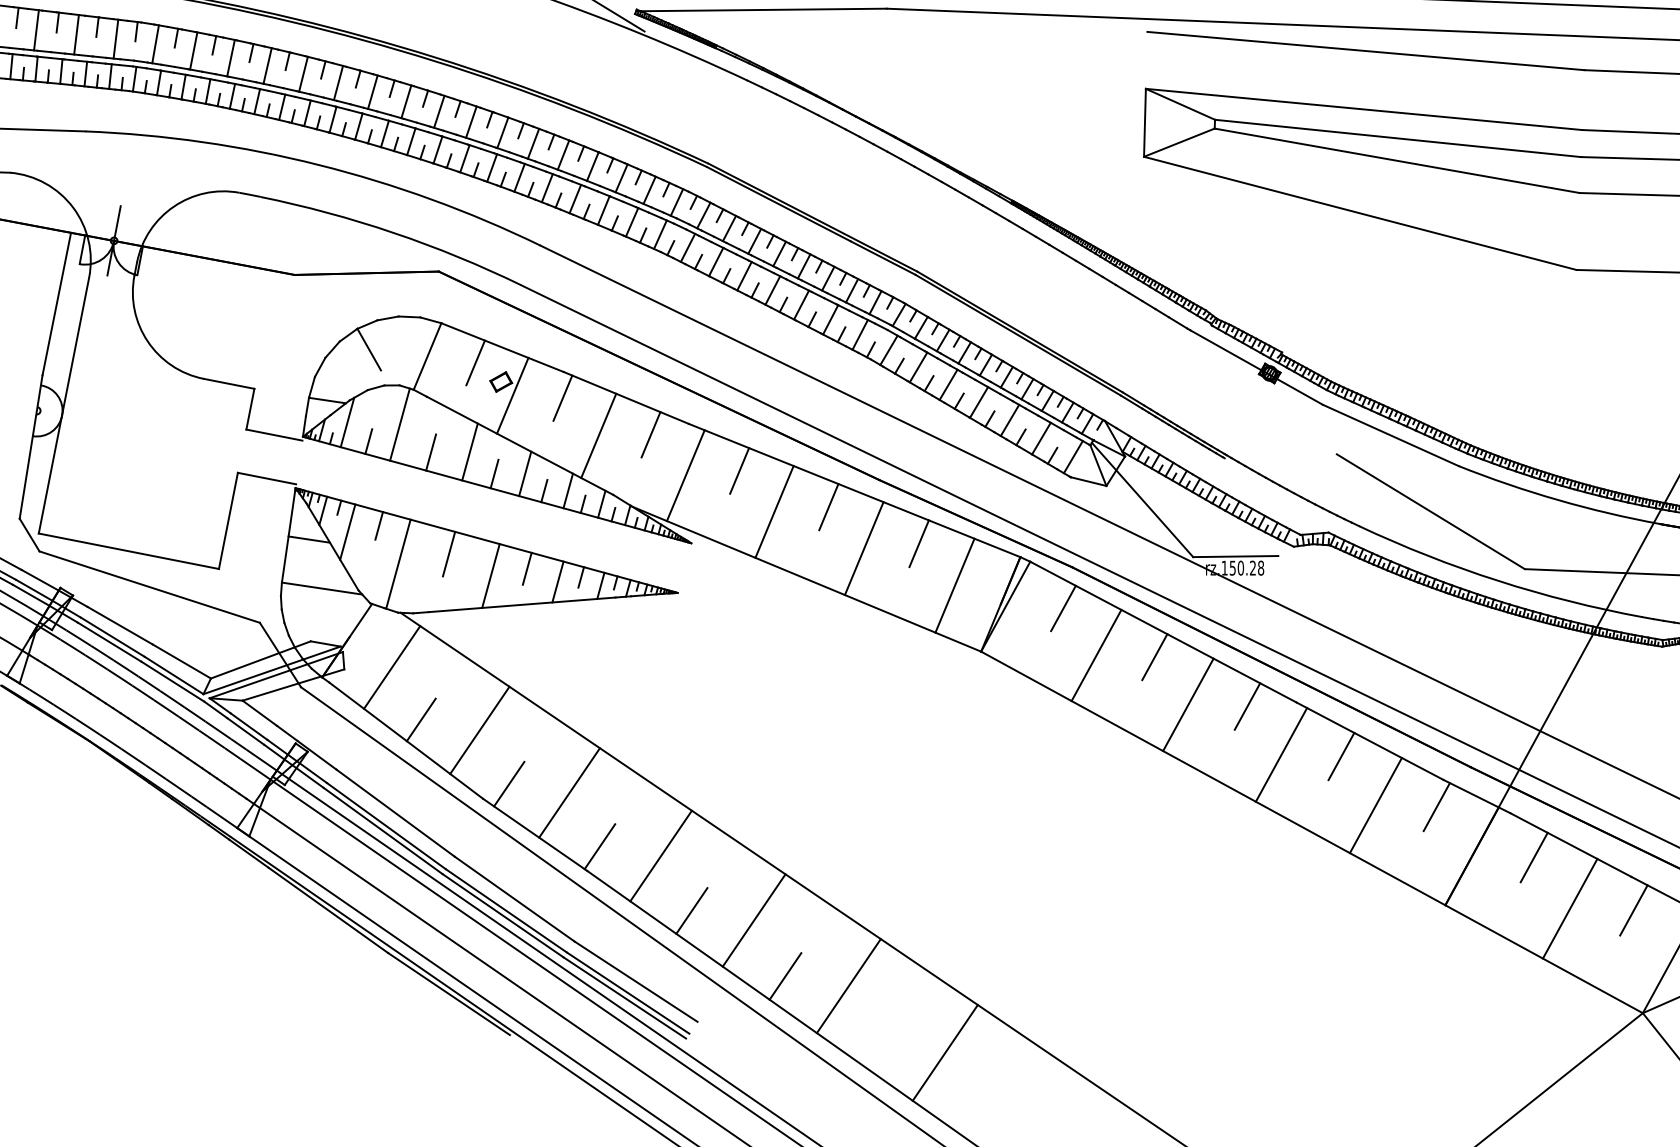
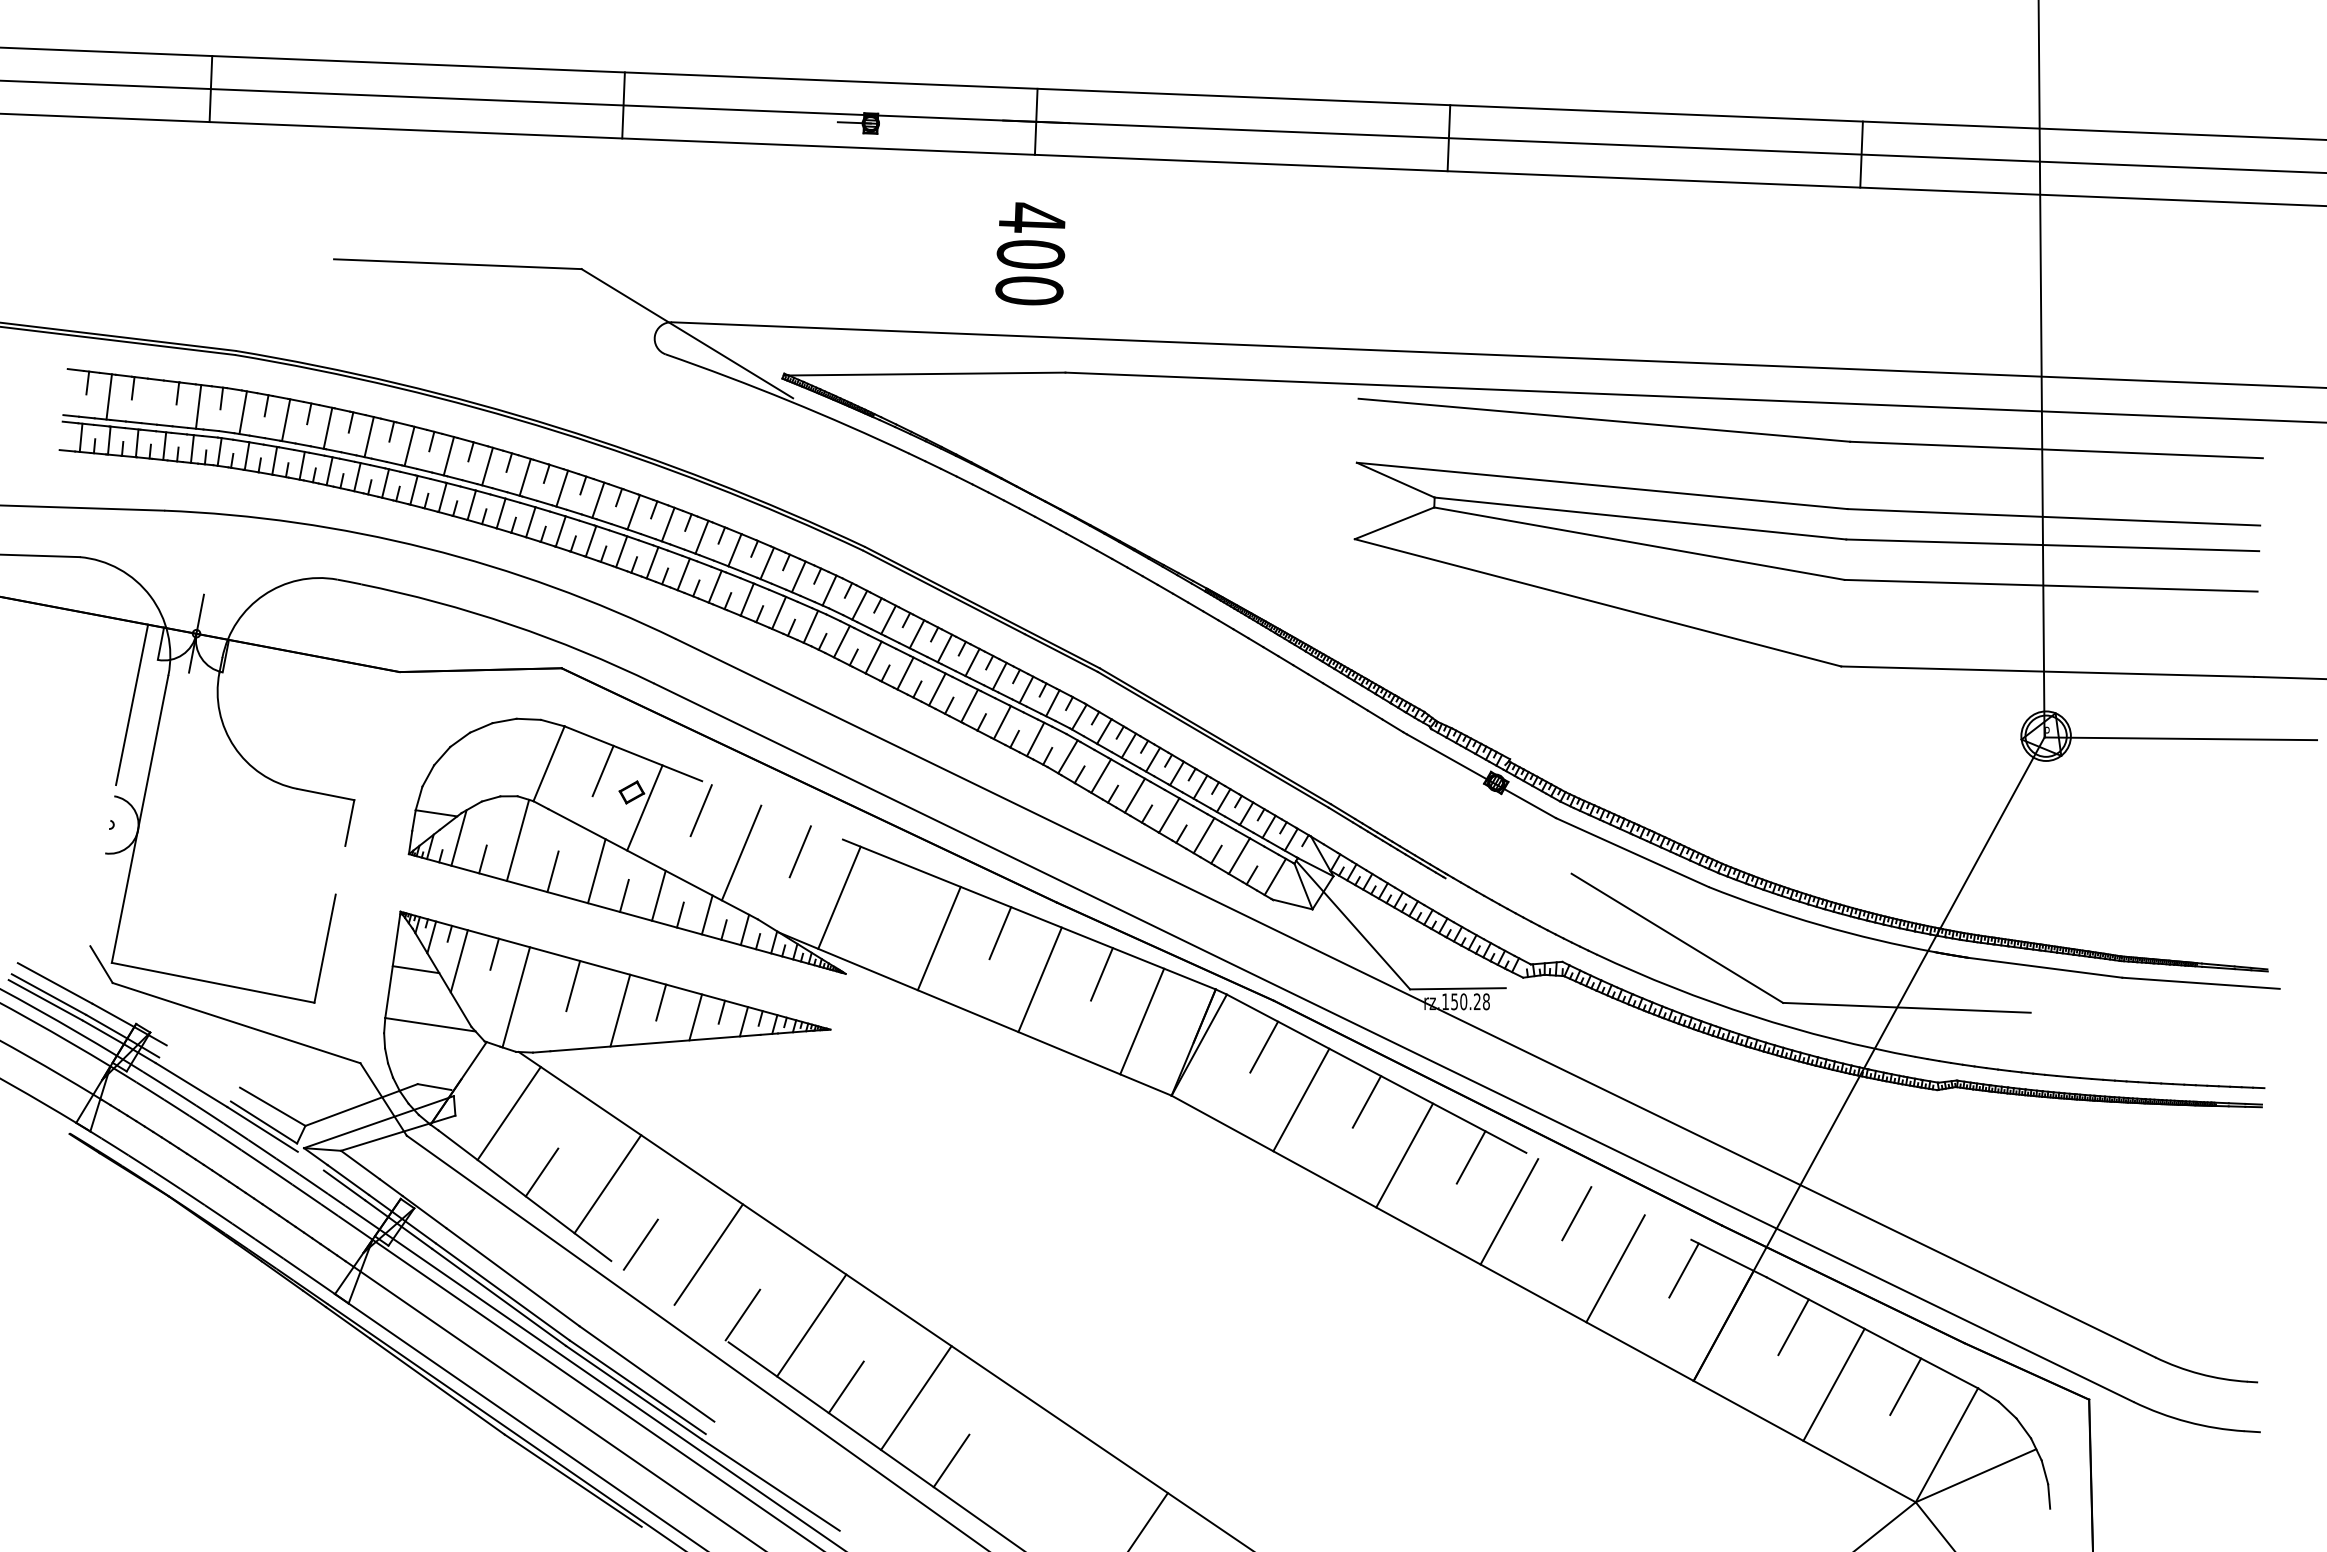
line: (75, 34) -> (153, 401), removed
line: (1144, 122) -> (1355, 500), removed
line: (369, 349) -> (483, 755), removed
line: (626, 398) -> (772, 810), removed
line: (274, 434) -> (376, 851), removed
line: (31, 446) -> (103, 865), removed
line: (739, 470) -> (899, 892), removed
line: (267, 478) -> (368, 900), removed
line: (120, 625) -> (203, 1066), removed
line: (112, 637) -> (194, 1079), removed
line: (272, 670) -> (374, 1116), removed
line: (215, 709) -> (310, 1160), removed
line: (1369, 740) -> (1608, 1195), removed
line: (534, 834) -> (669, 1301), removed
line: (636, 981) -> (783, 1466), removed
line: (848, 985) -> (1022, 1471), removed
line: (628, 992) -> (774, 1479), removed

